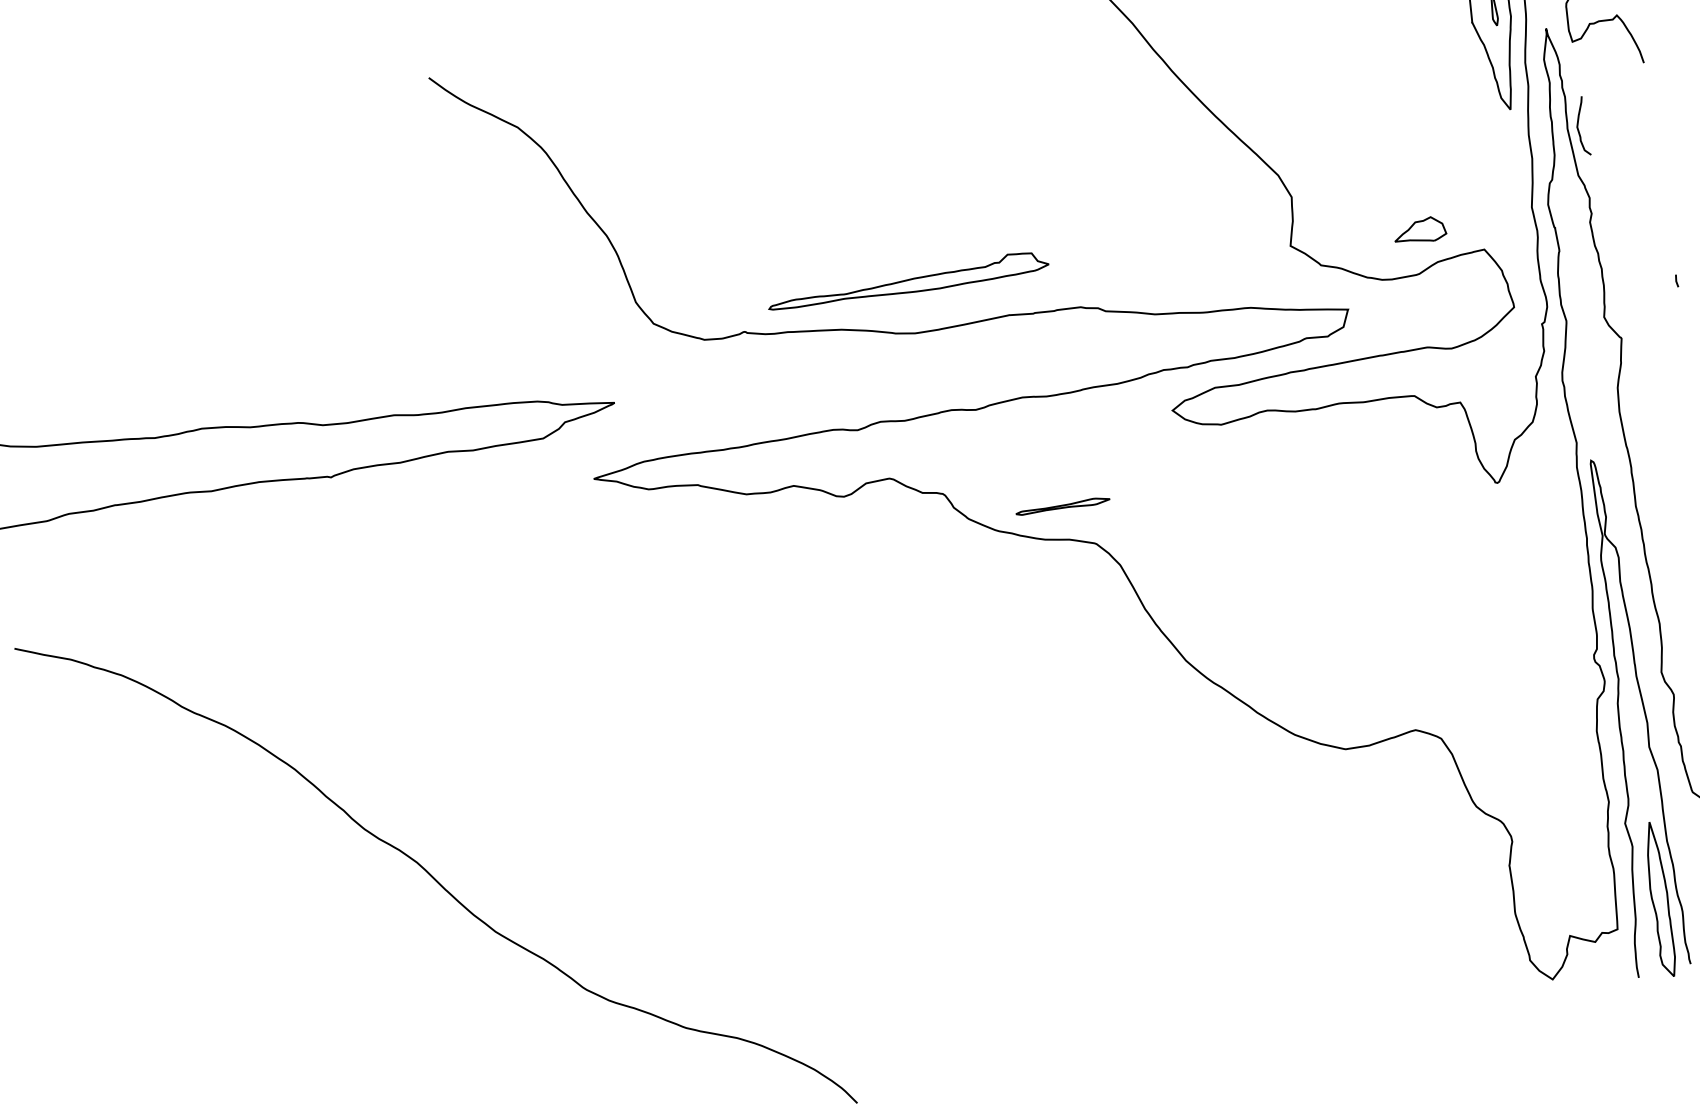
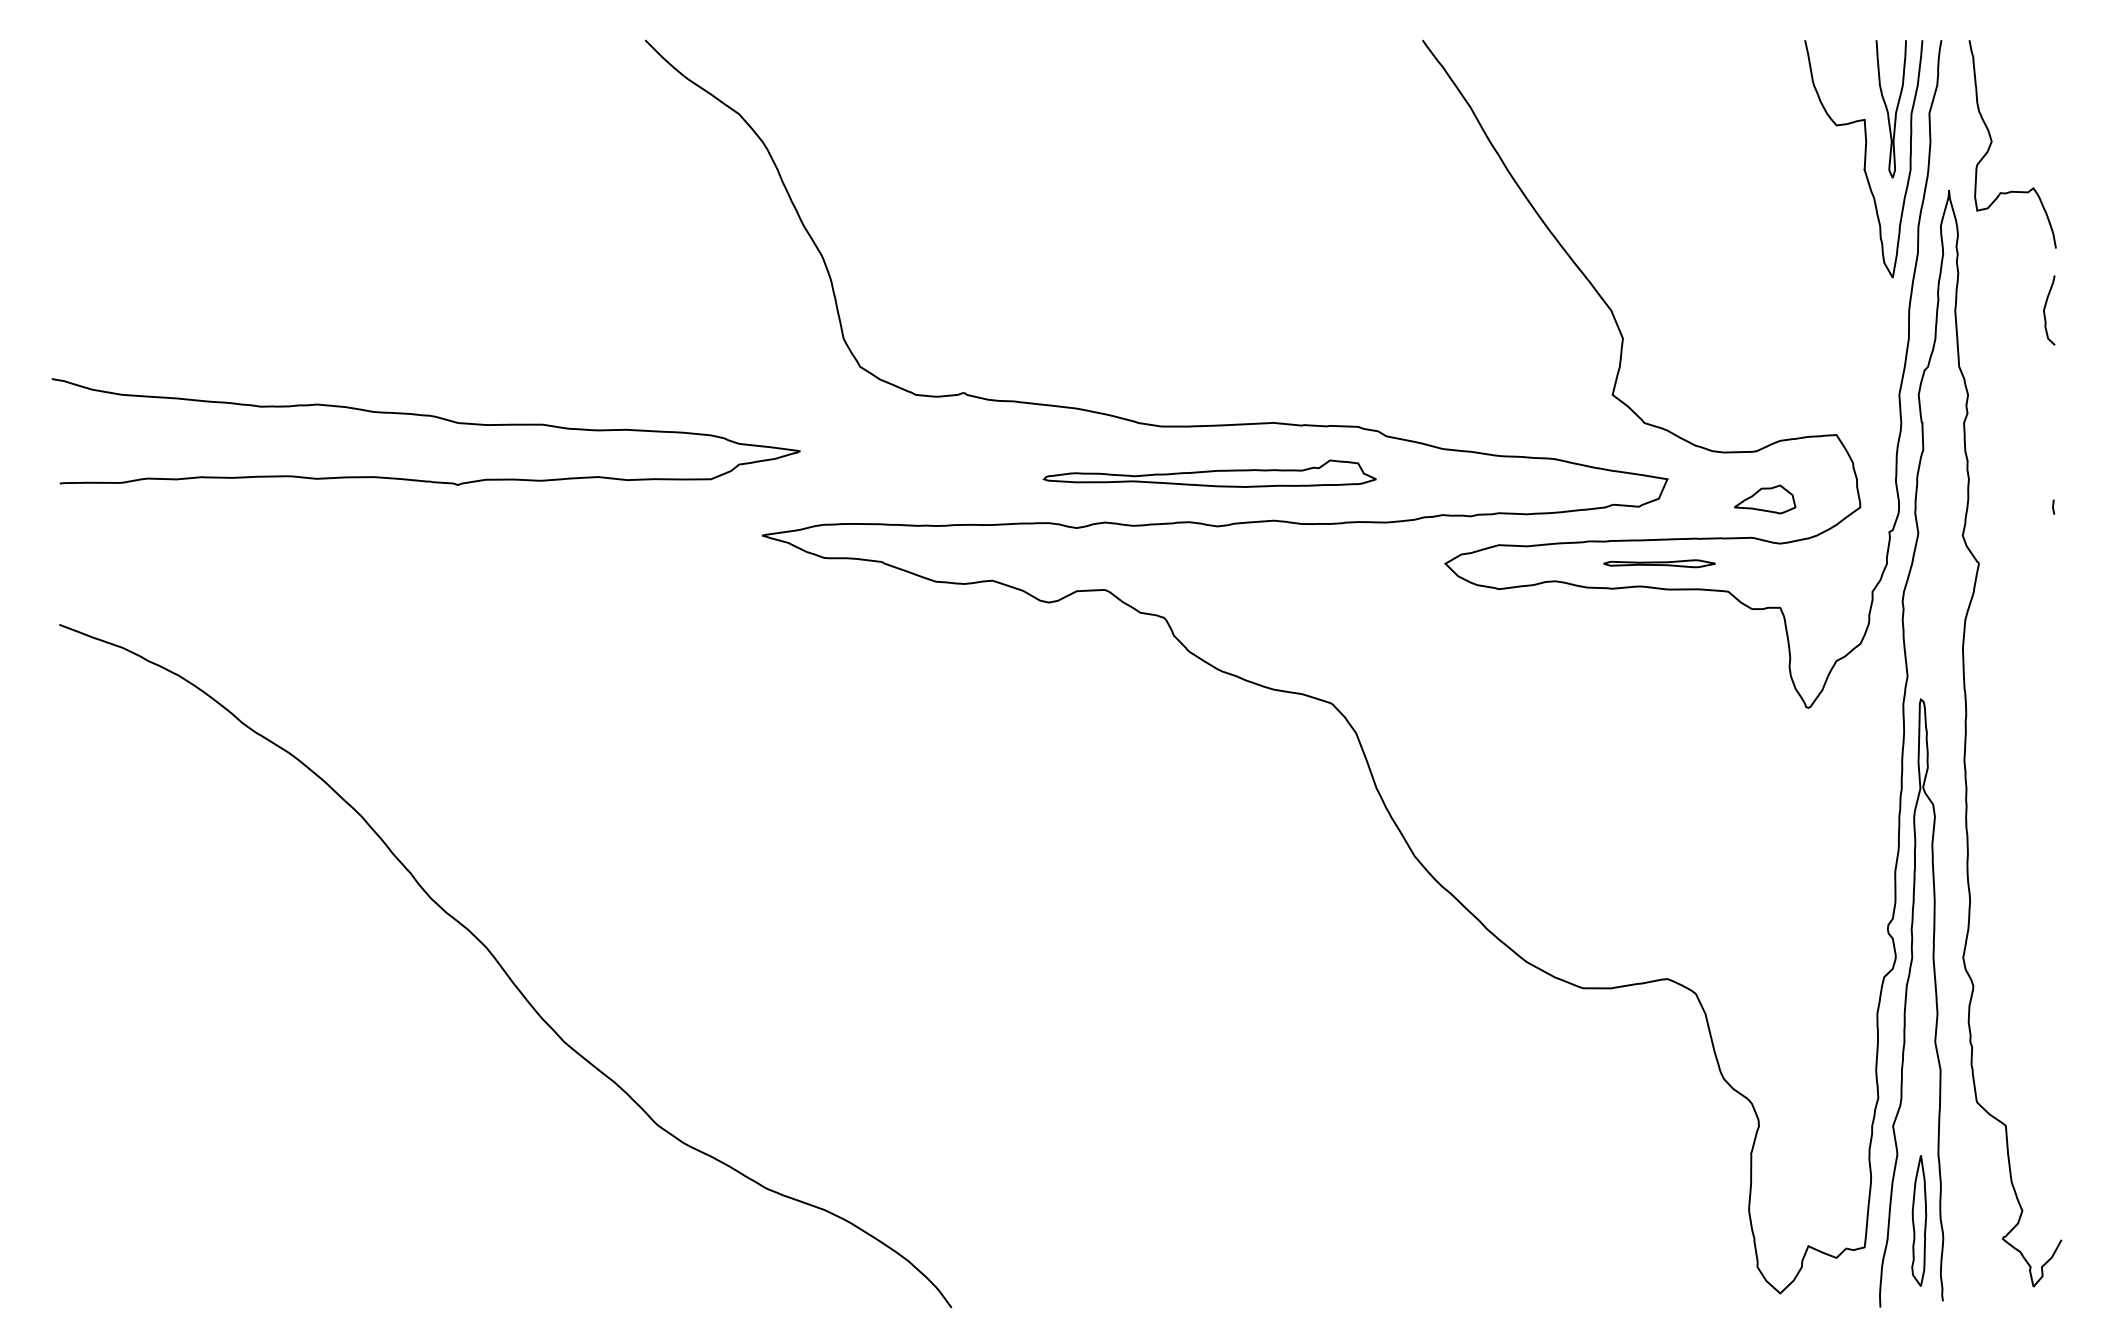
curve: (1578, 126) -> (2045, 309), moved
part: (1420, 230) -> (1765, 499), moved
part: (907, 281) -> (1209, 473), moved
part: (1062, 506) -> (1659, 563), moved
part: (1660, 899) -> (1919, 1220), size x0.71

